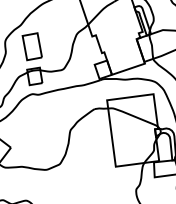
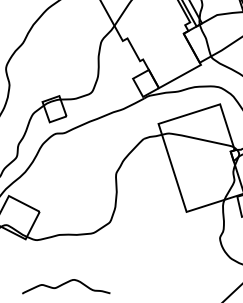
part: (32, 45) -> (43, 68), removed

